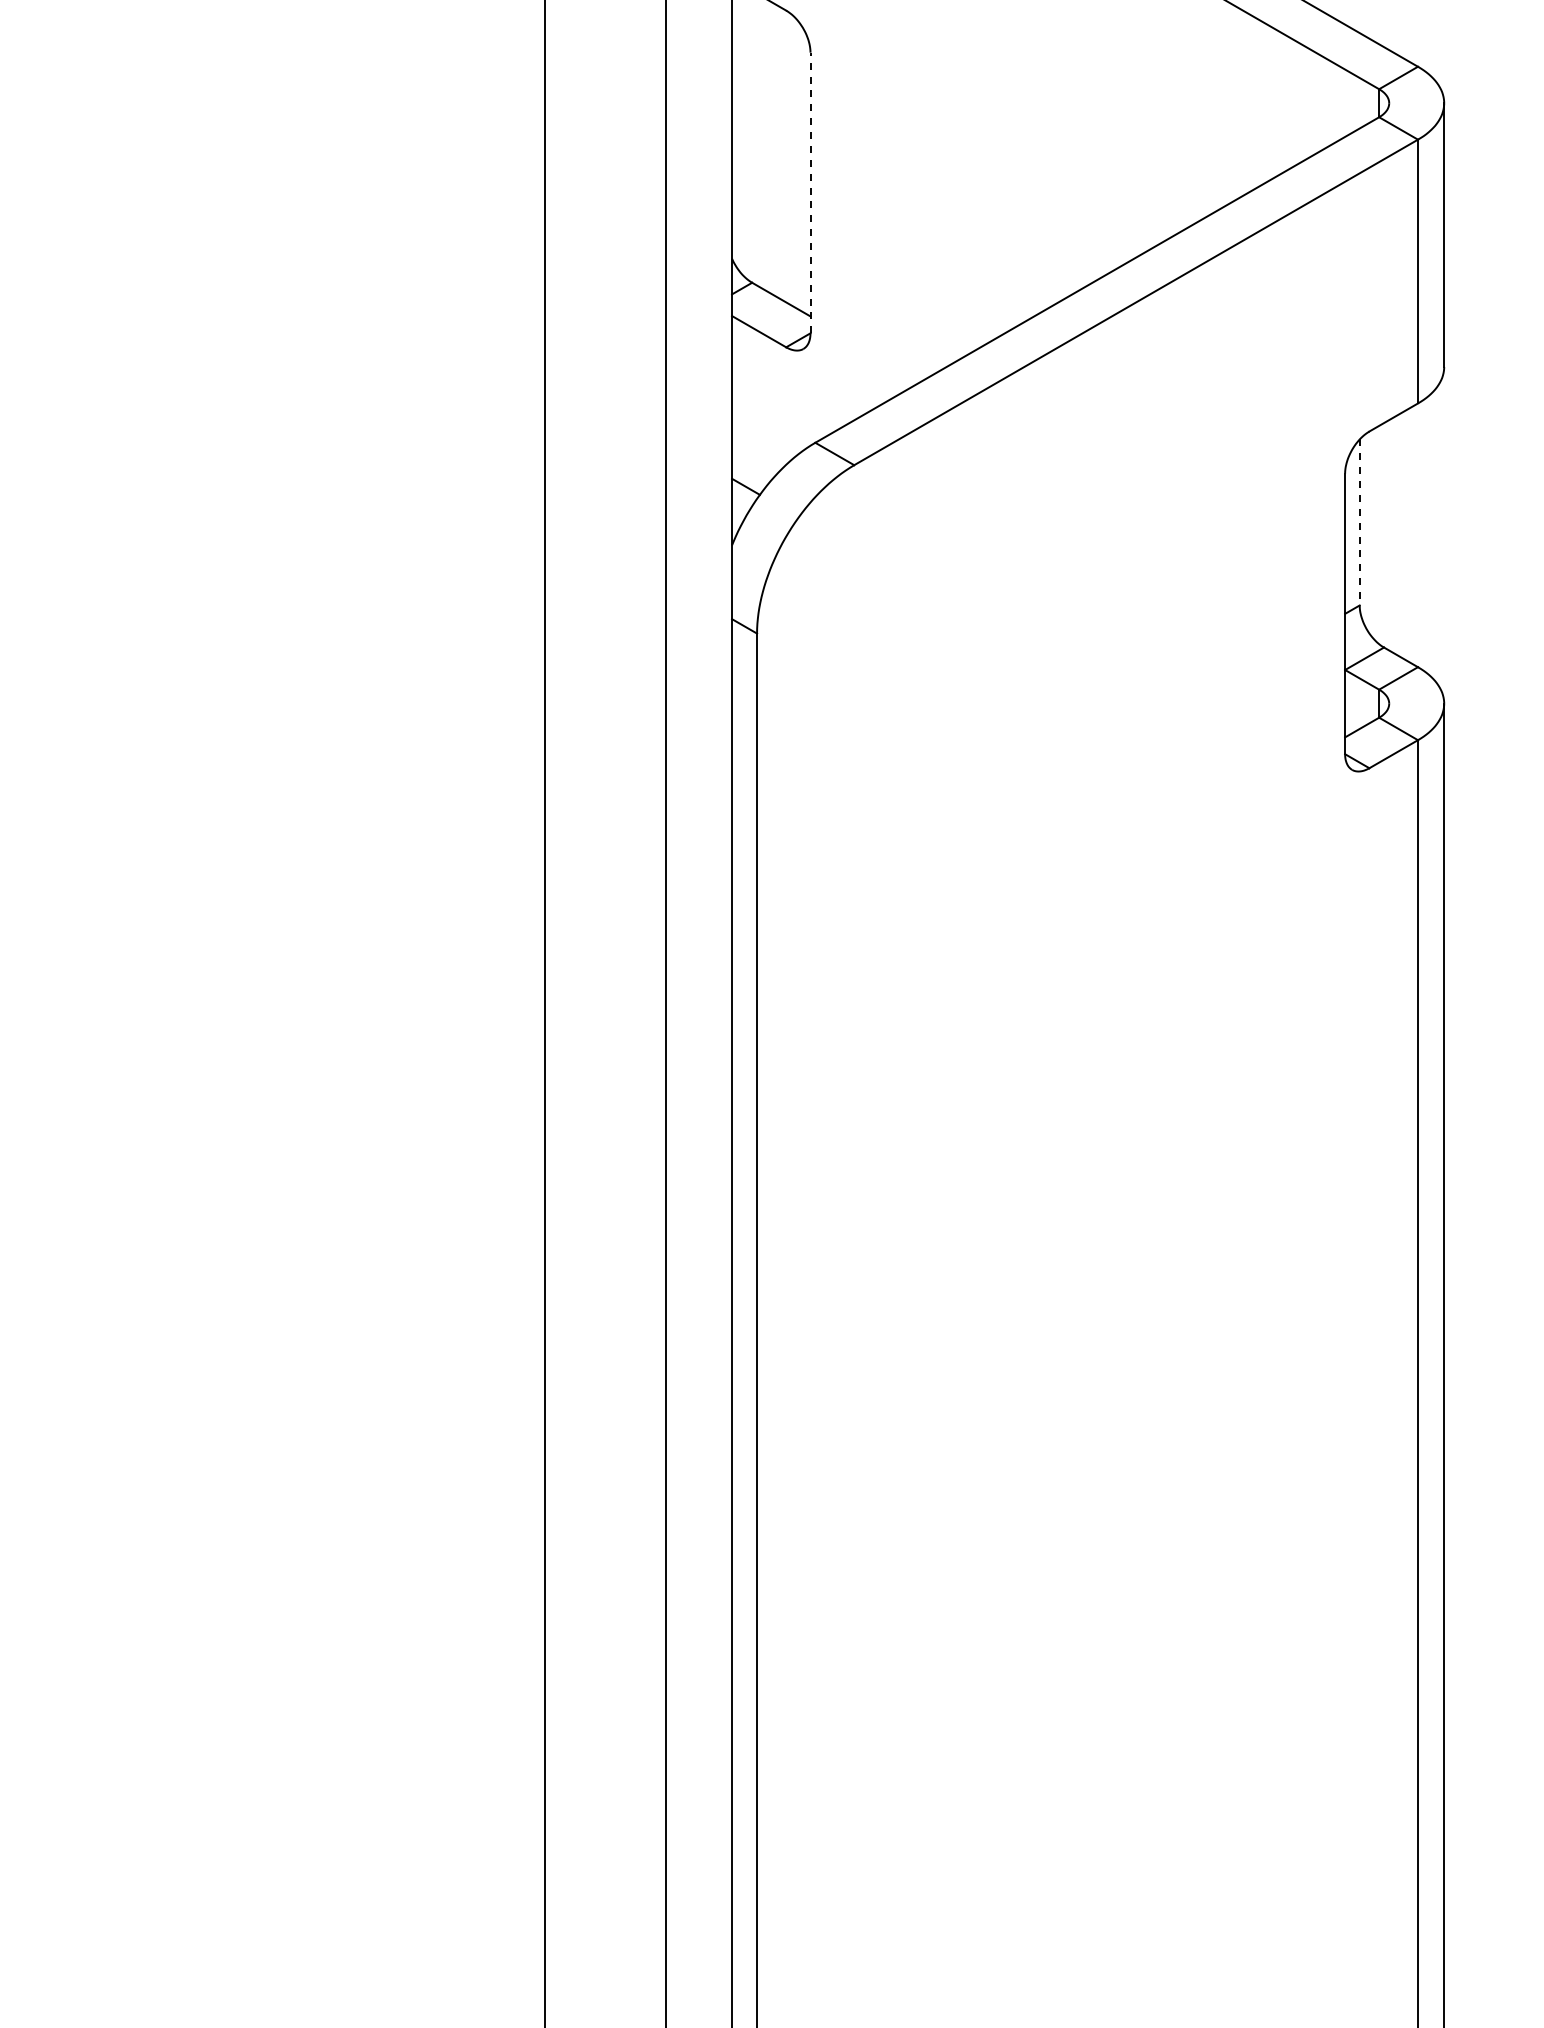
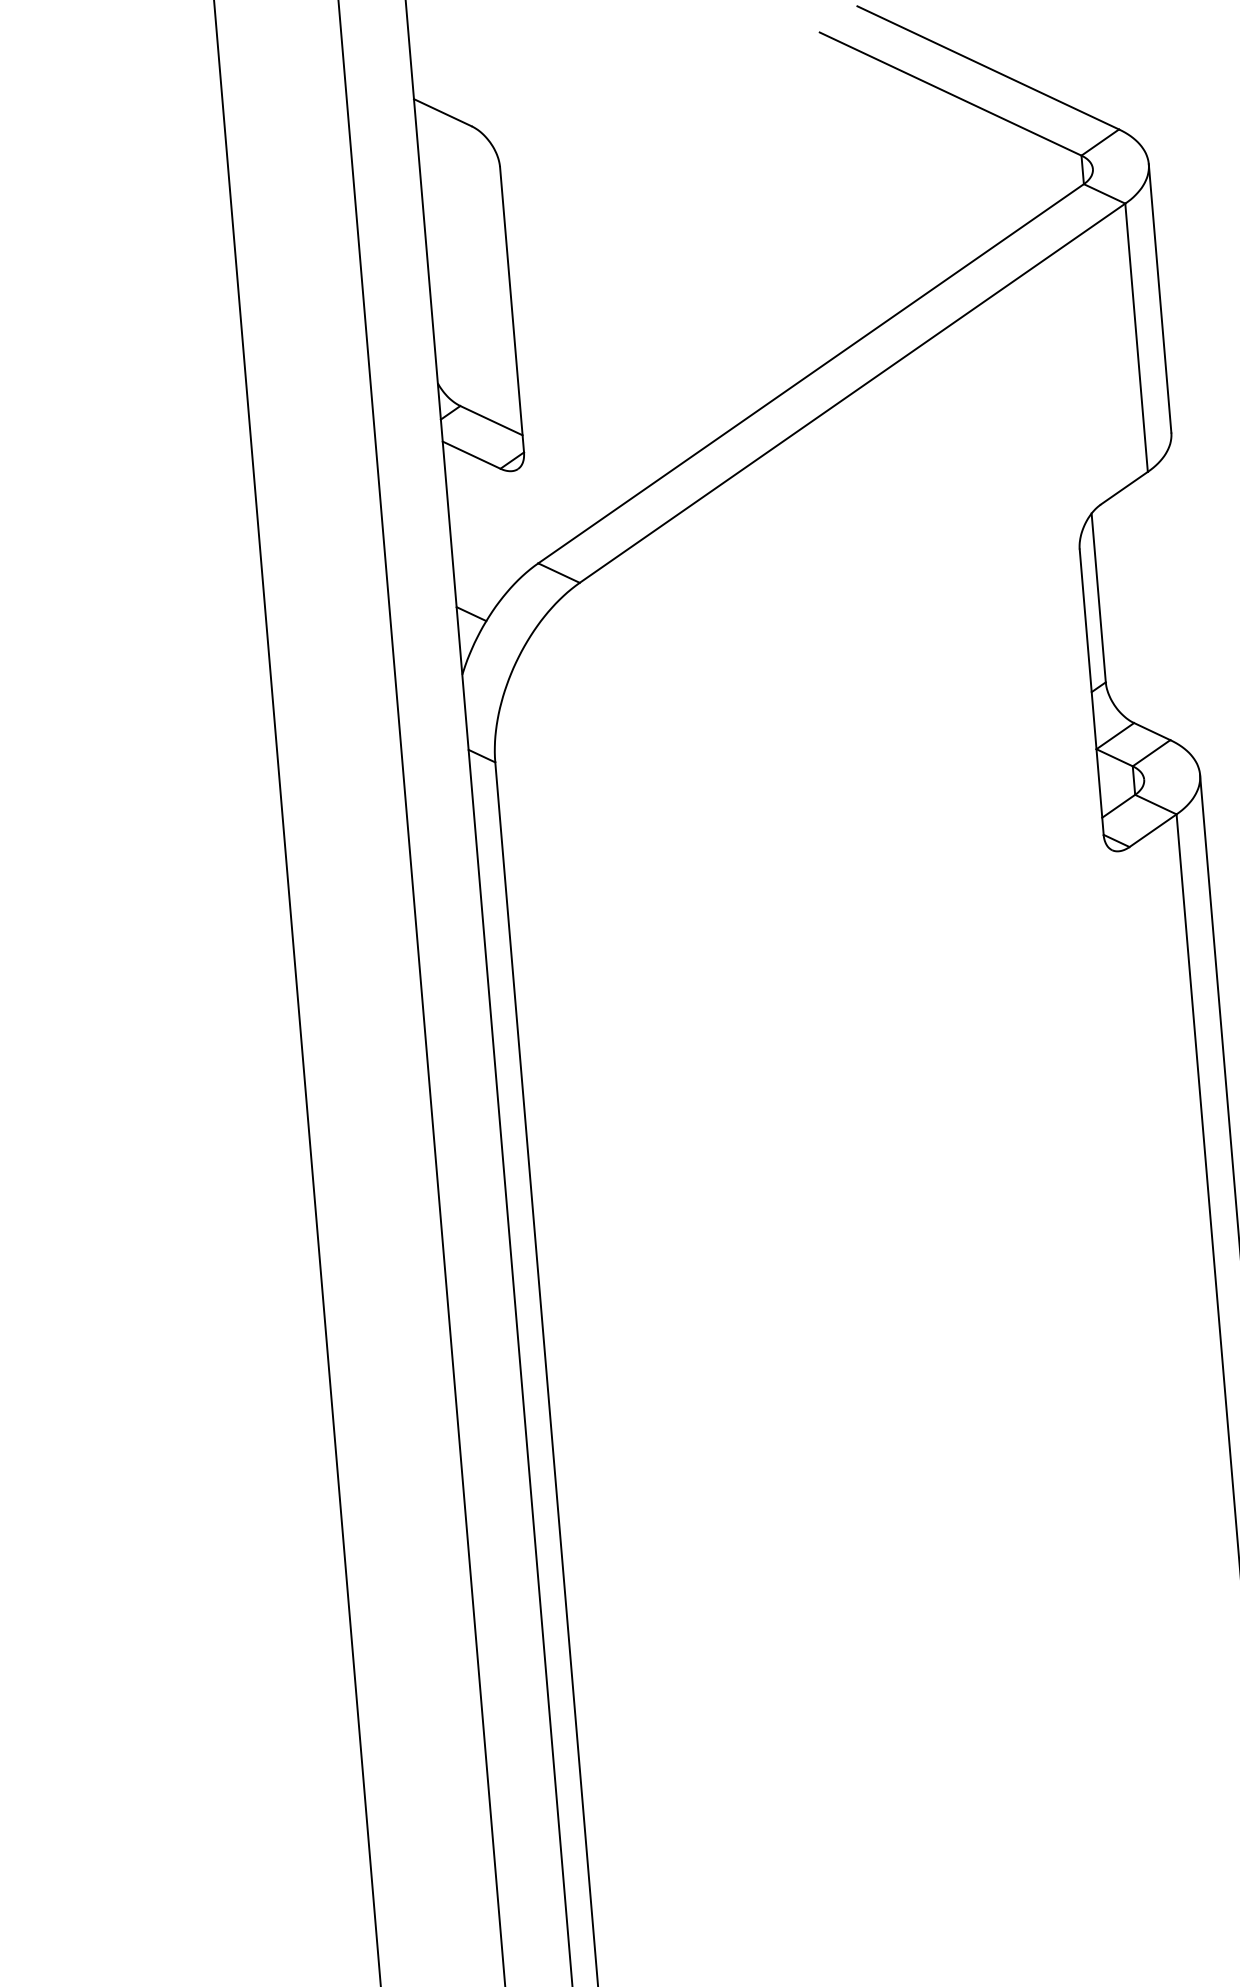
line: (810, 192) -> (511, 309), dashed -> solid
line: (1359, 522) -> (1098, 597), dashed -> solid

